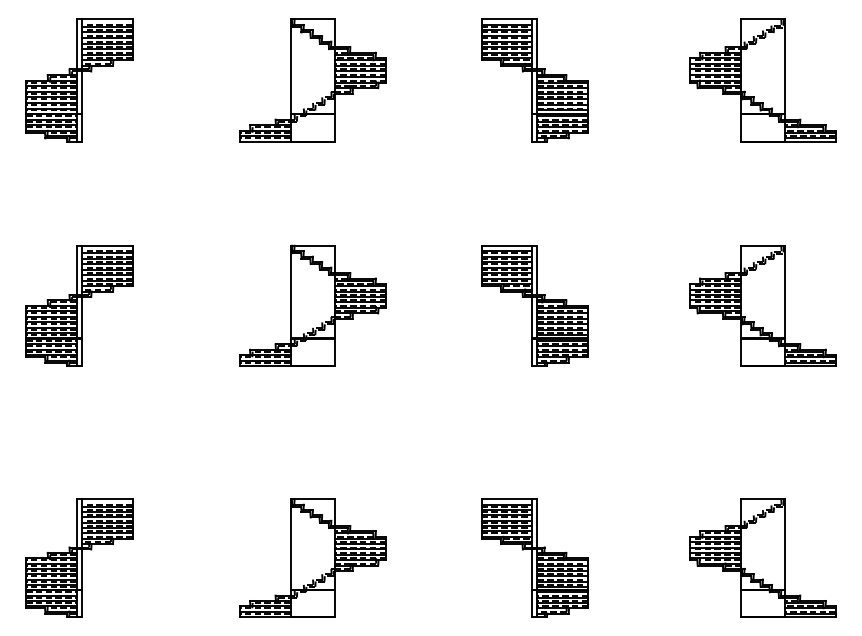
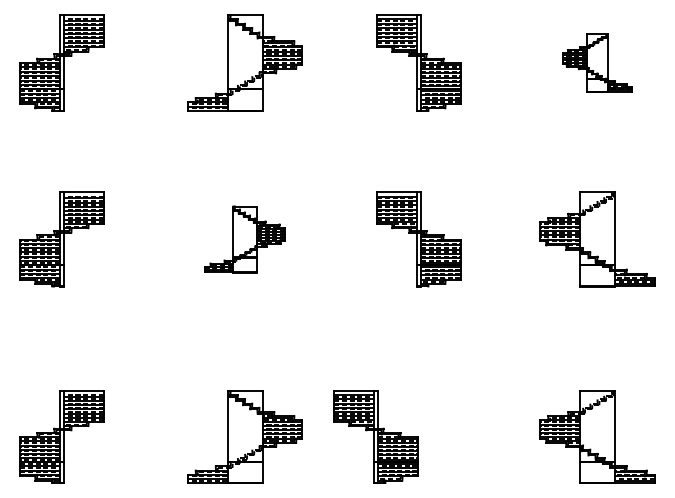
part: (762, 79) -> (597, 62), size x0.6
part: (312, 305) -> (244, 239), size x0.7
part: (534, 557) -> (375, 436), moved

